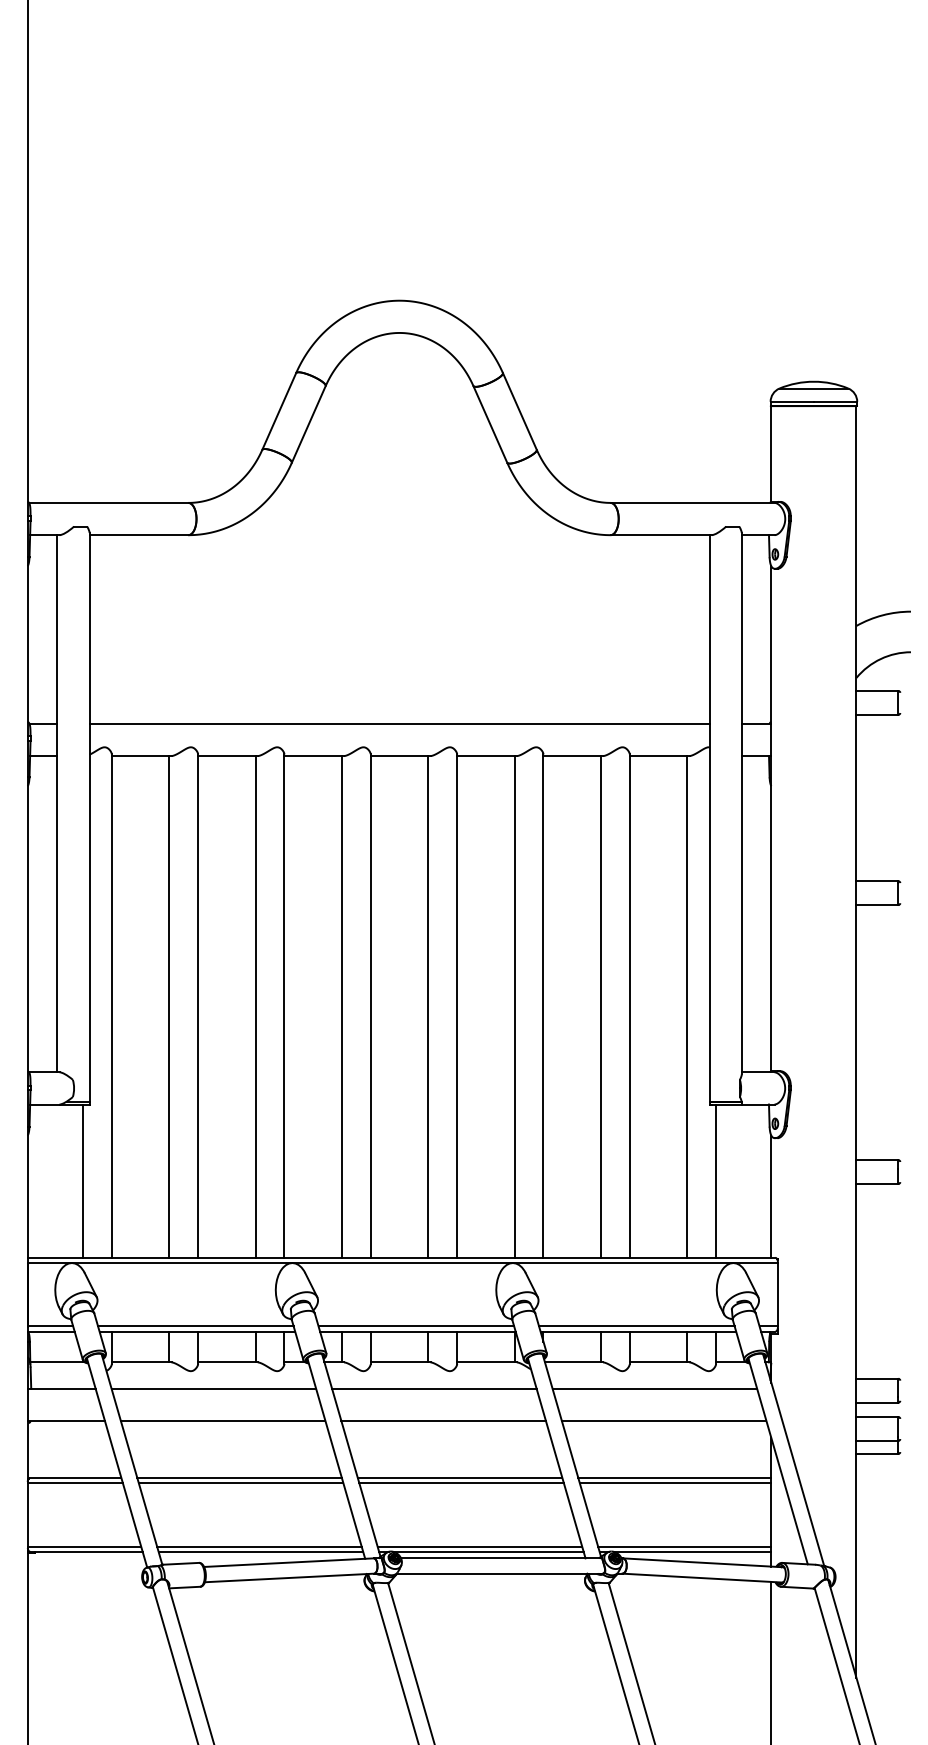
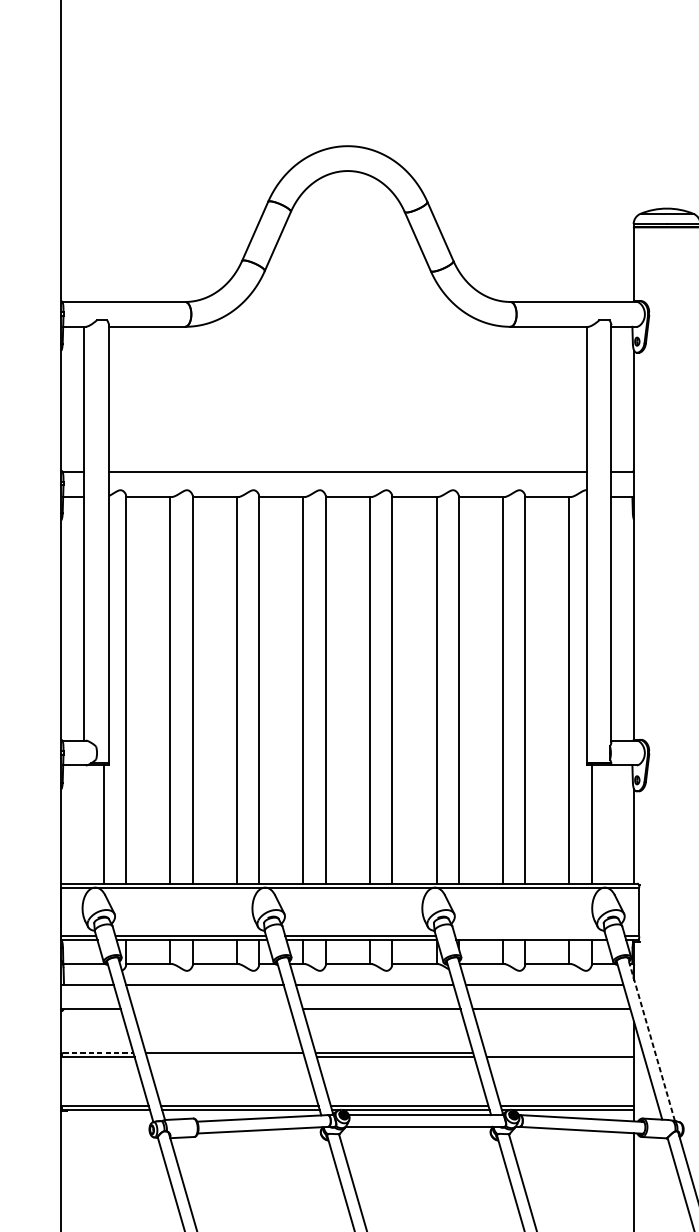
line: (636, 1326) -> (530, 936), removed
line: (222, 1421) -> (211, 1009), removed
line: (793, 1459) -> (651, 1038), solid -> dashed
line: (75, 1477) -> (98, 1052), solid -> dashed
line: (674, 1477) -> (559, 1052), removed
line: (240, 1483) -> (225, 1057), removed

